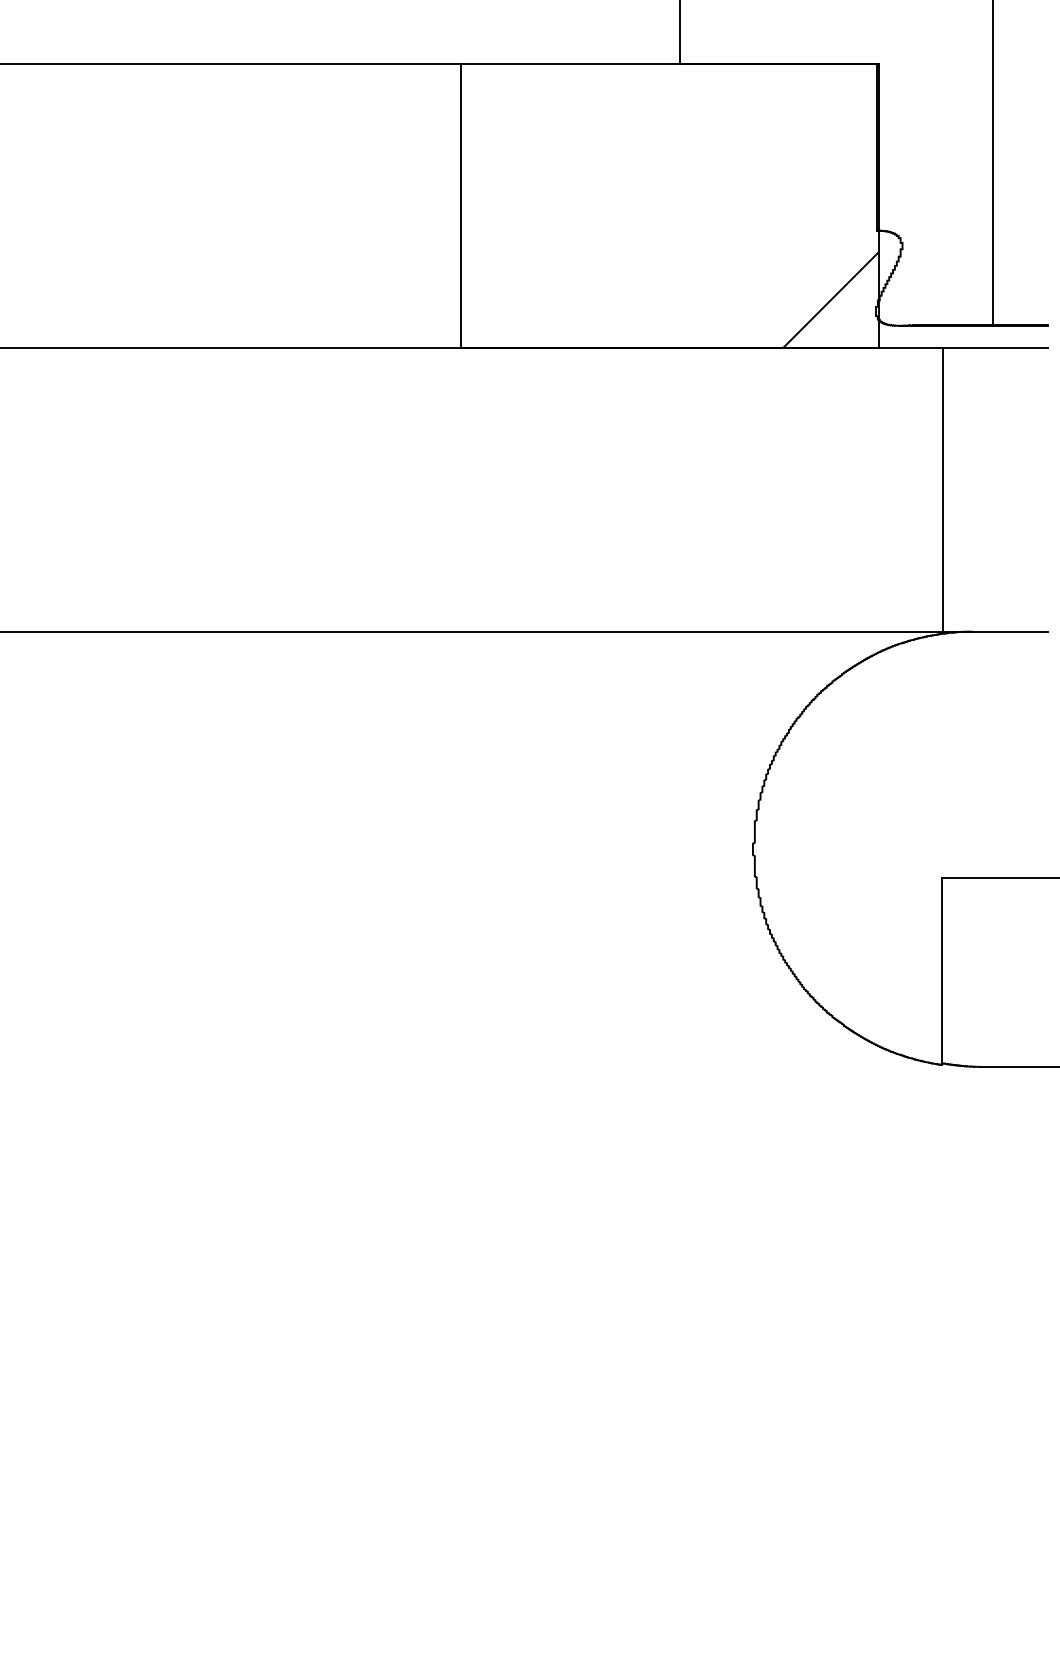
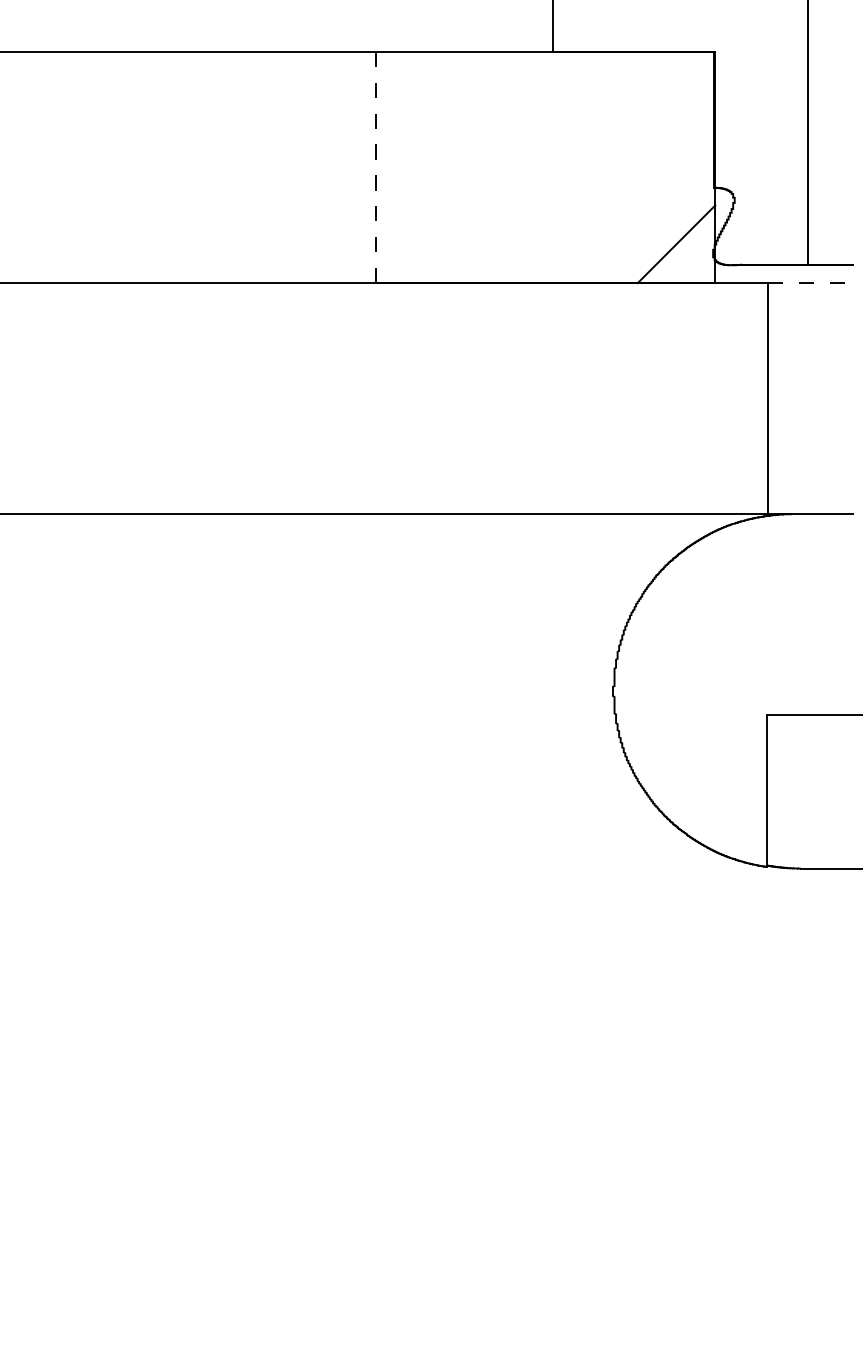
line: (461, 205) -> (375, 167), solid -> dashed
line: (995, 348) -> (810, 283), solid -> dashed

